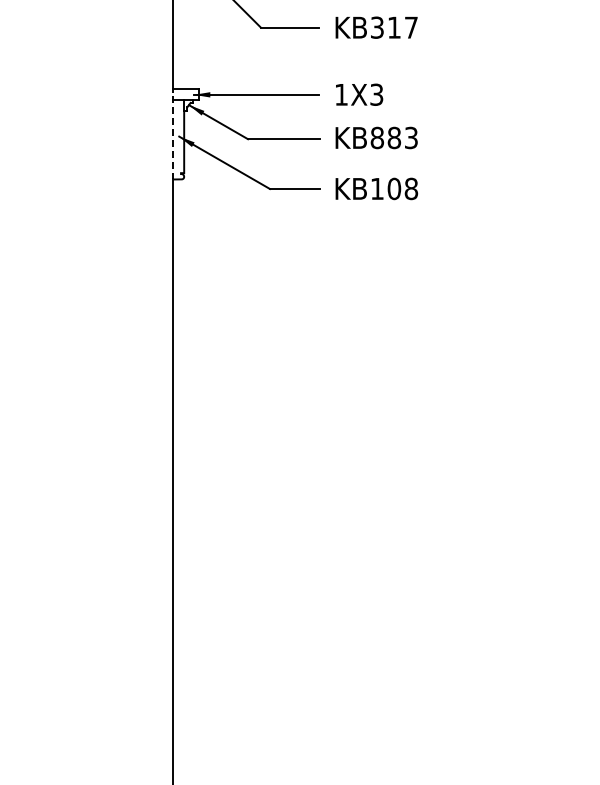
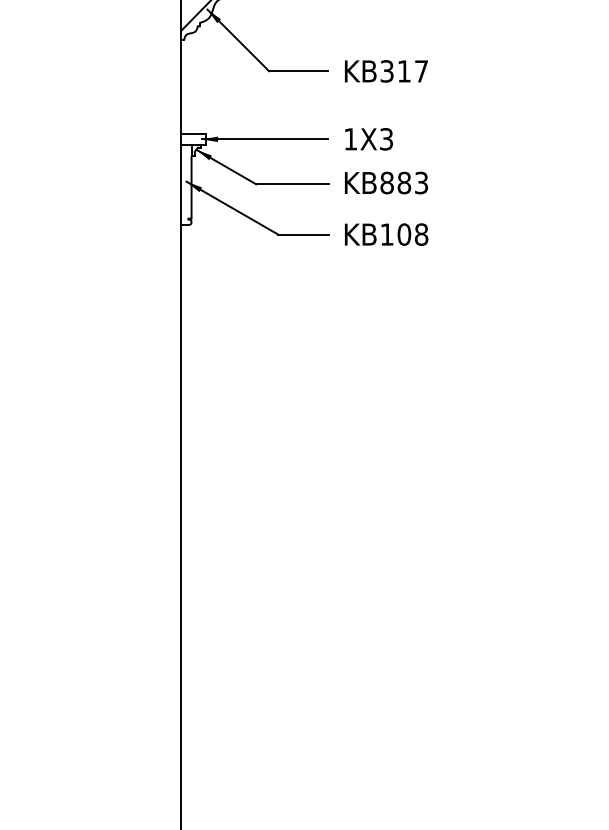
line: (173, 134) -> (180, 179), dashed -> solid

